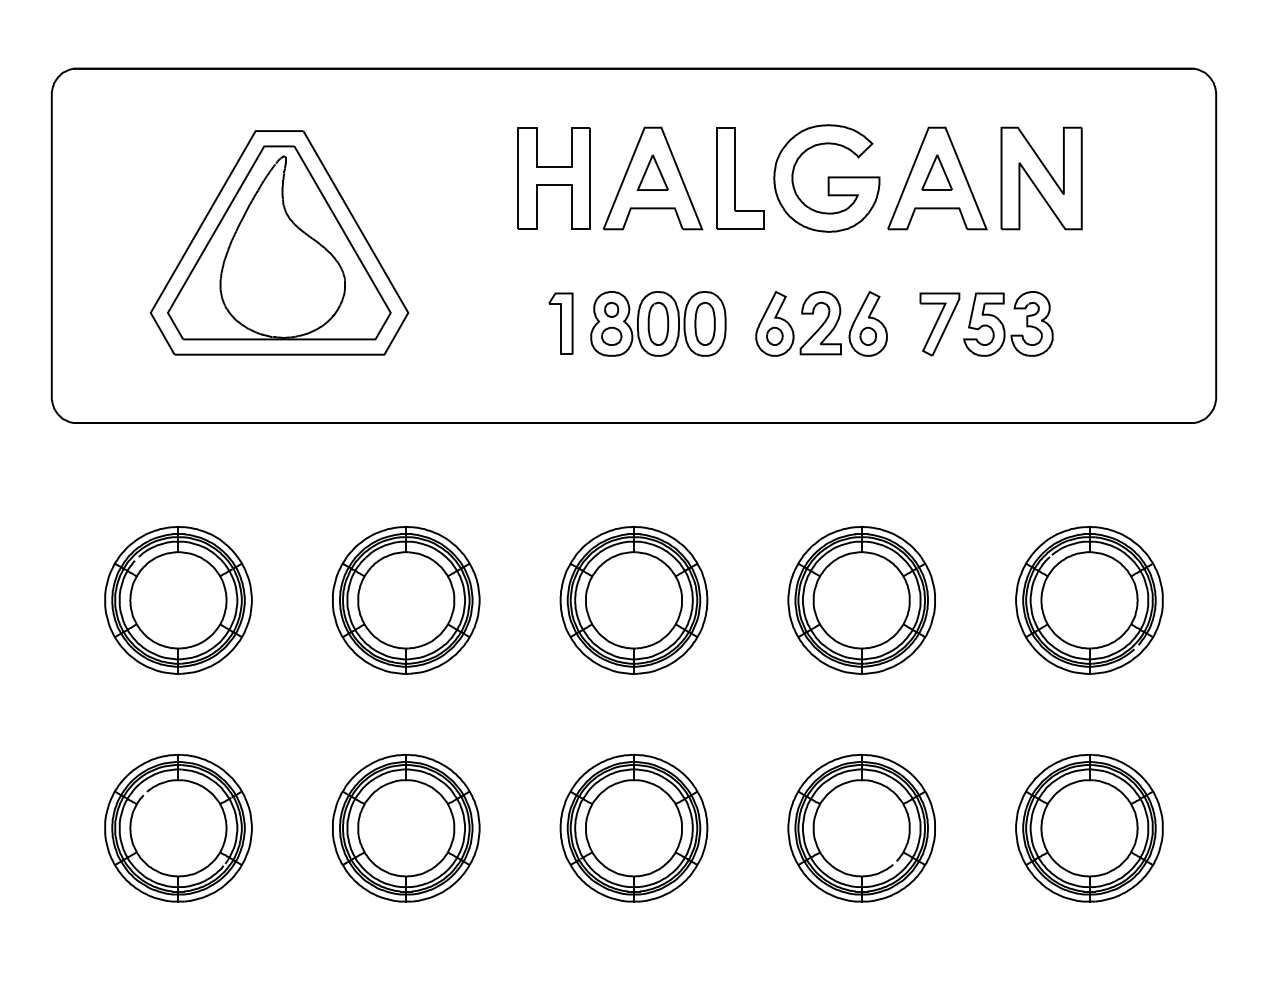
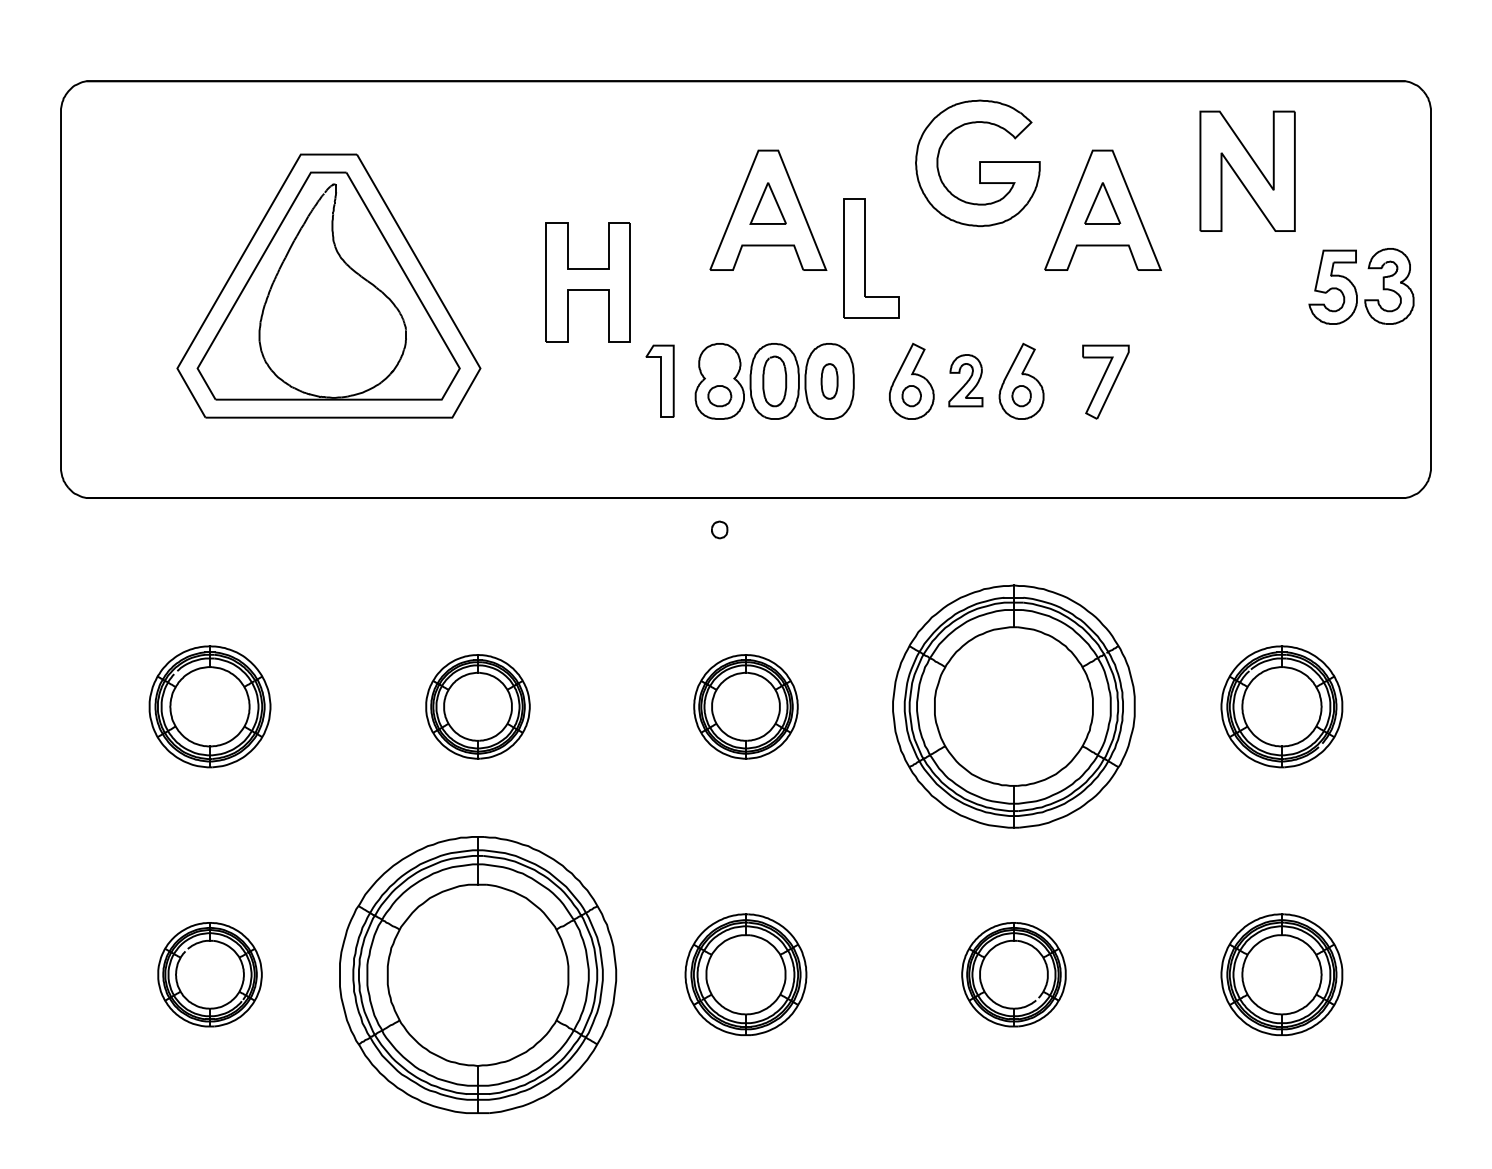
part: (1041, 177) -> (1247, 170), moved
part: (553, 178) -> (587, 282), moved
part: (740, 178) -> (871, 258), moved
part: (826, 178) -> (977, 163), moved
part: (611, 309) -> (719, 529), moved
part: (704, 323) -> (829, 381), size x0.7
part: (820, 323) -> (965, 380), size x0.7
part: (1008, 323) -> (1361, 286), moved
part: (178, 600) -> (209, 706), size x0.7
part: (405, 600) -> (477, 706), size x0.6
part: (633, 600) -> (745, 706), size x0.6
part: (861, 600) -> (1013, 706), size x1.4
part: (1089, 600) -> (1281, 706), size x0.7
part: (178, 827) -> (209, 974), size x0.6
part: (405, 827) -> (477, 974), size x1.6
part: (633, 827) -> (745, 974), size x0.7
part: (861, 827) -> (1013, 974), size x0.6
part: (1089, 827) -> (1281, 974), size x0.7

